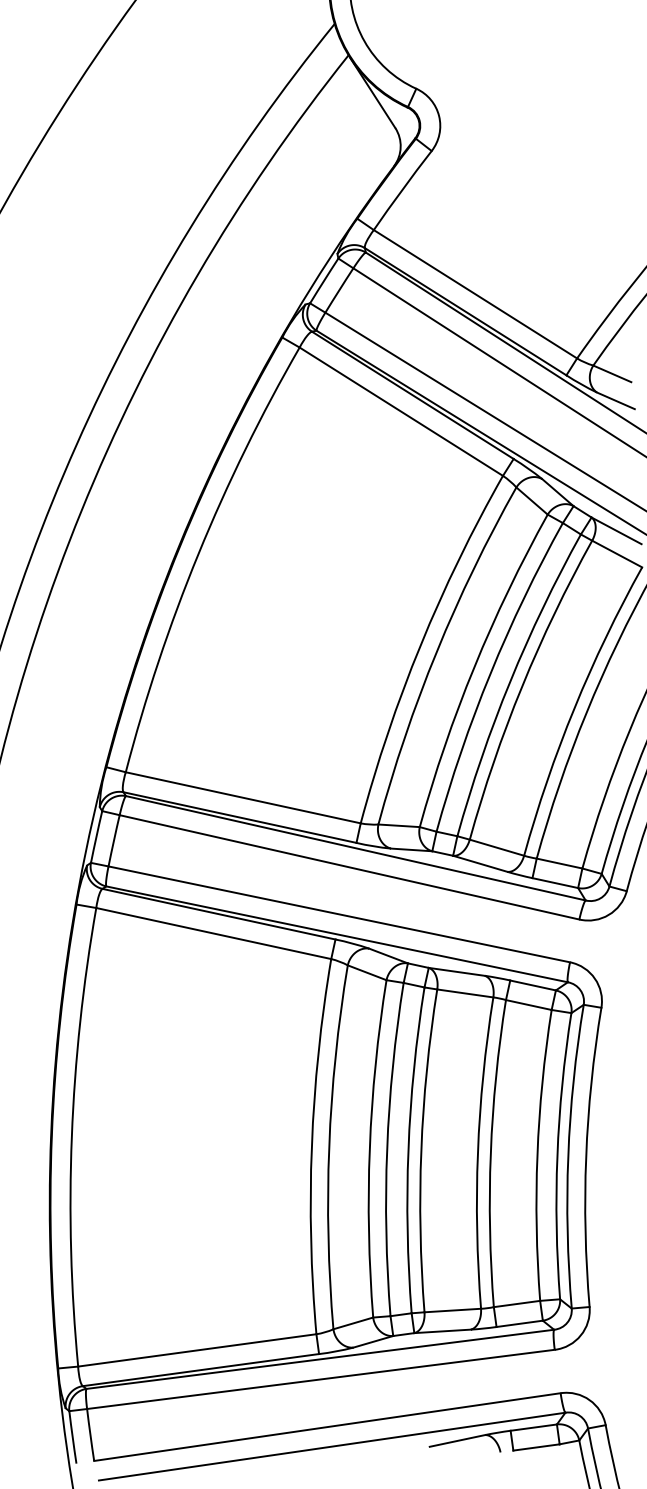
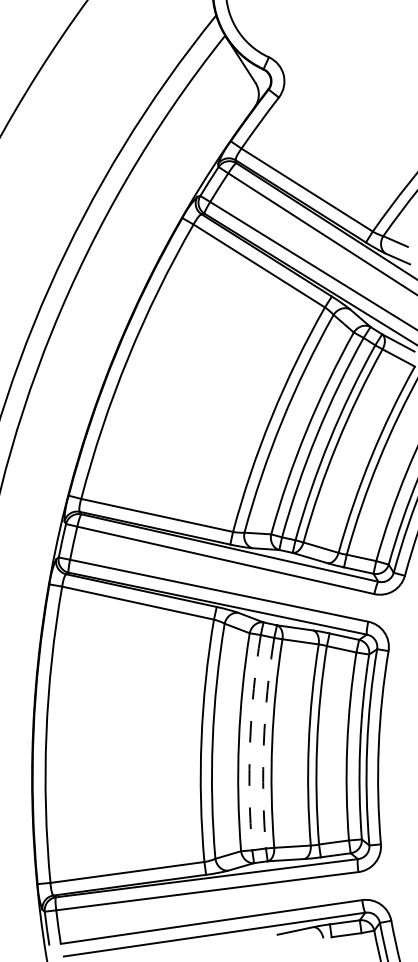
arc: (387, 1149) -> (250, 742), solid -> dashed
arc: (407, 1149) -> (263, 742), solid -> dashed

